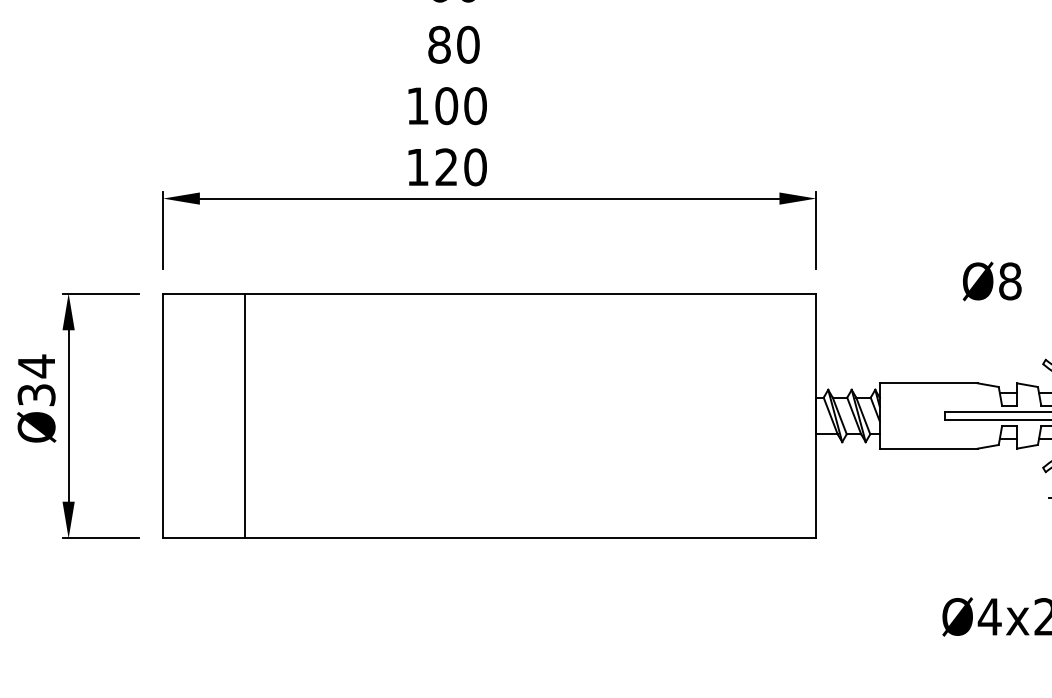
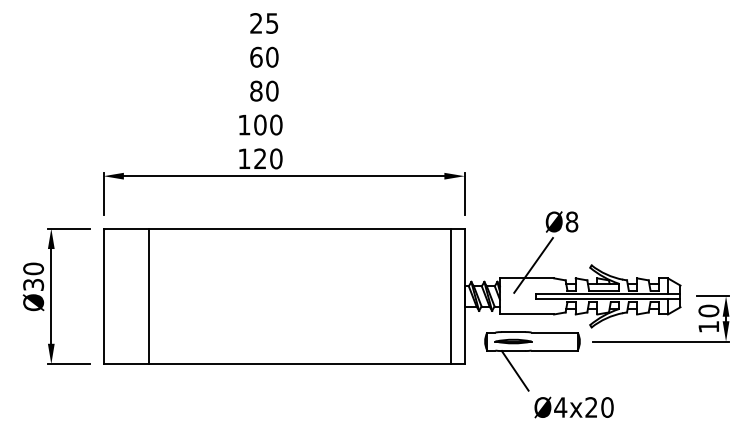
line: (940, 360) -> (533, 265), added
text: (36, 365) -> (33, 268), Ø34 -> Ø30
line: (792, 416) -> (451, 296), added
part: (938, 515) -> (532, 351), added

